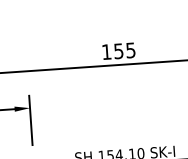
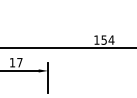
text: (130, 49) -> (111, 39), 155 -> 154

